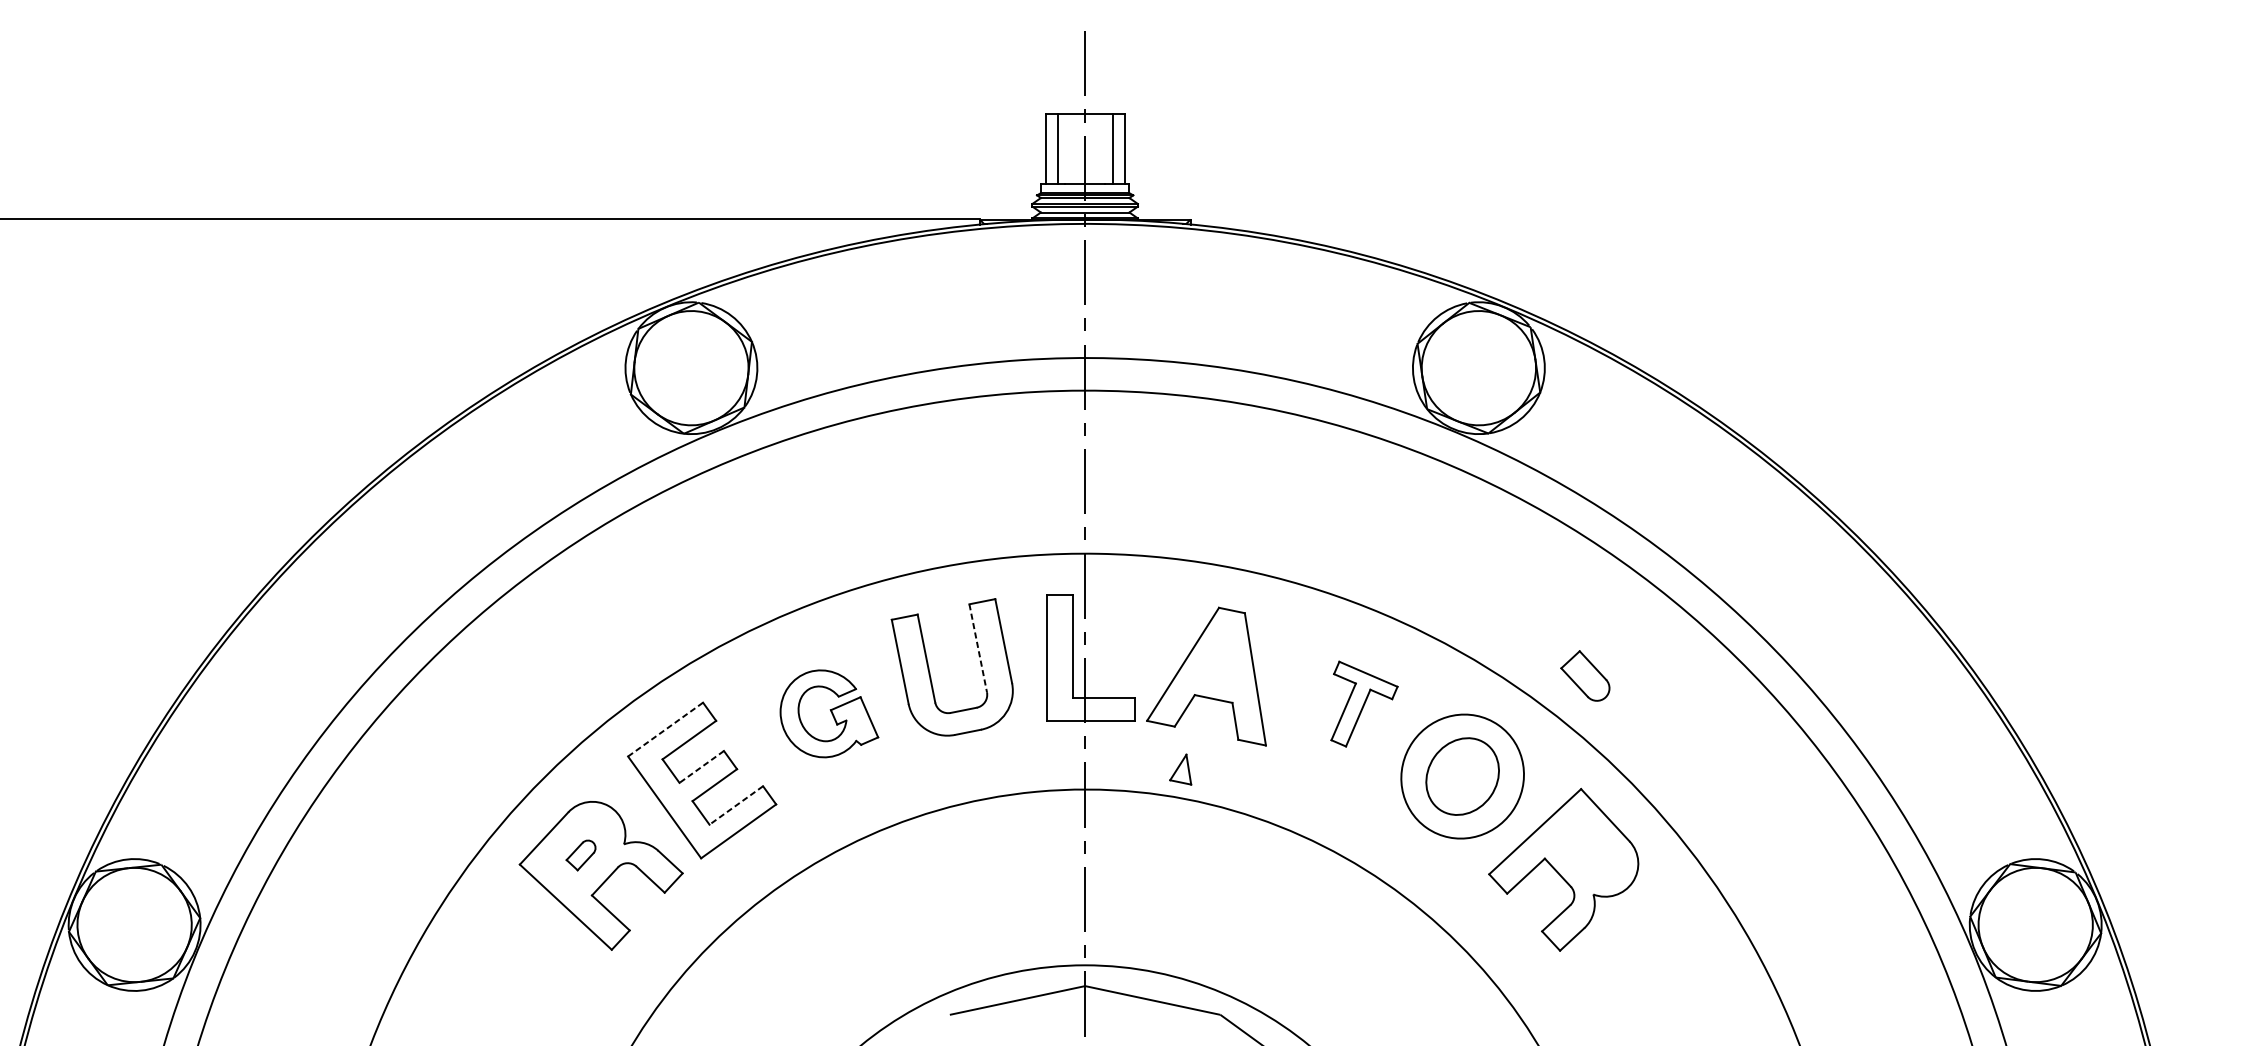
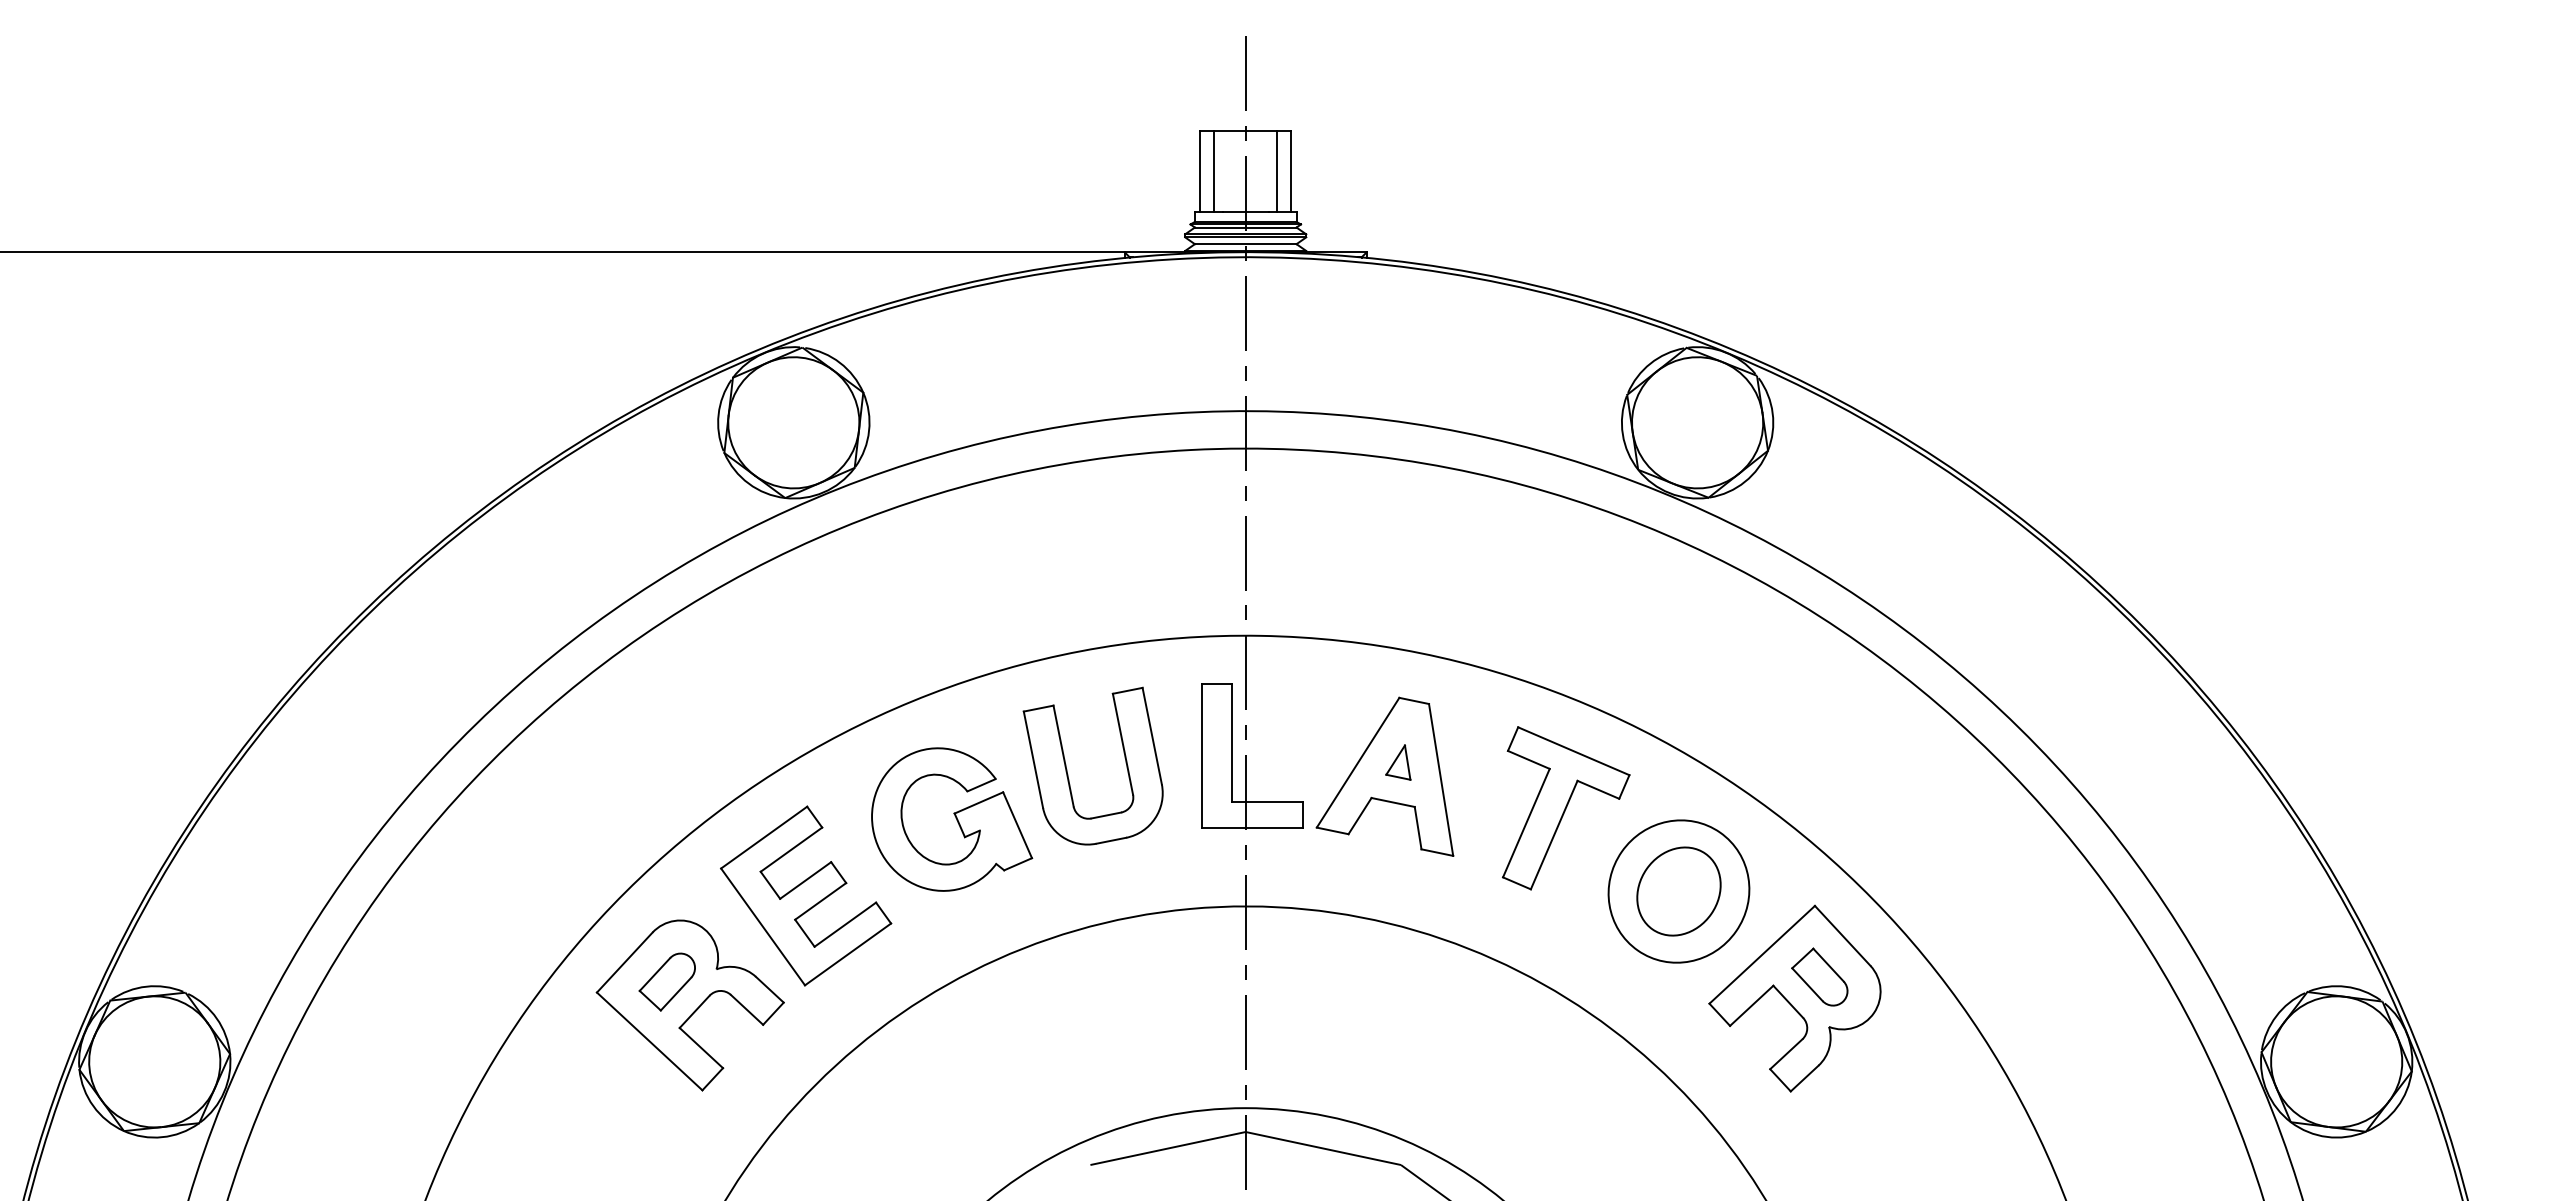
line: (978, 648) -> (1123, 744), dashed -> solid
part: (1585, 675) -> (1819, 976), moved
part: (1364, 704) -> (1566, 808), size x1.67
part: (829, 713) -> (952, 819), size x1.43
line: (665, 729) -> (764, 837), dashed -> solid
line: (701, 766) -> (805, 880), dashed -> solid
part: (1180, 769) -> (1398, 762), moved
line: (736, 805) -> (845, 924), dashed -> solid
part: (580, 854) -> (666, 981), size x1.67

